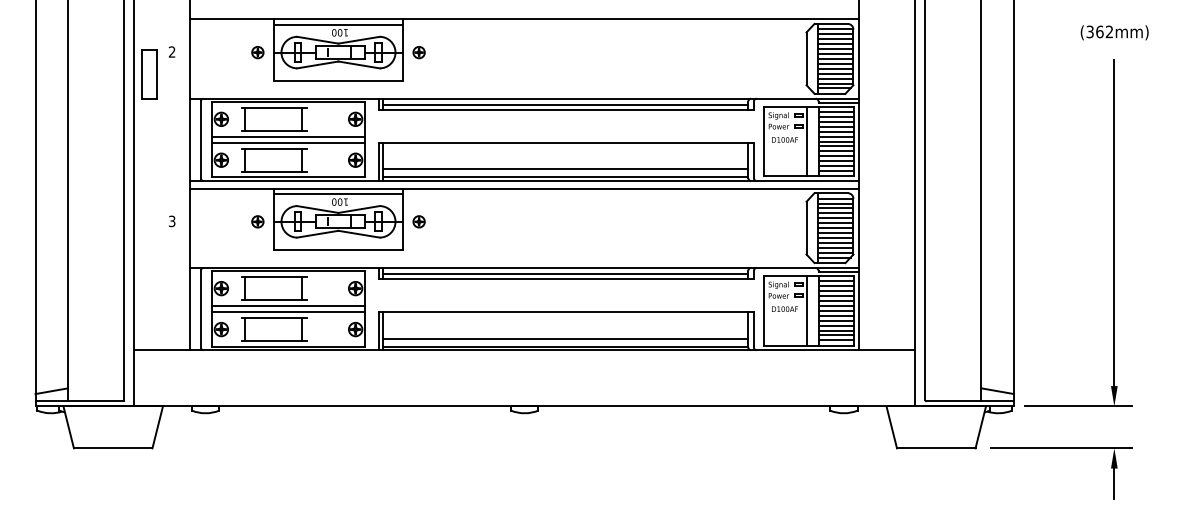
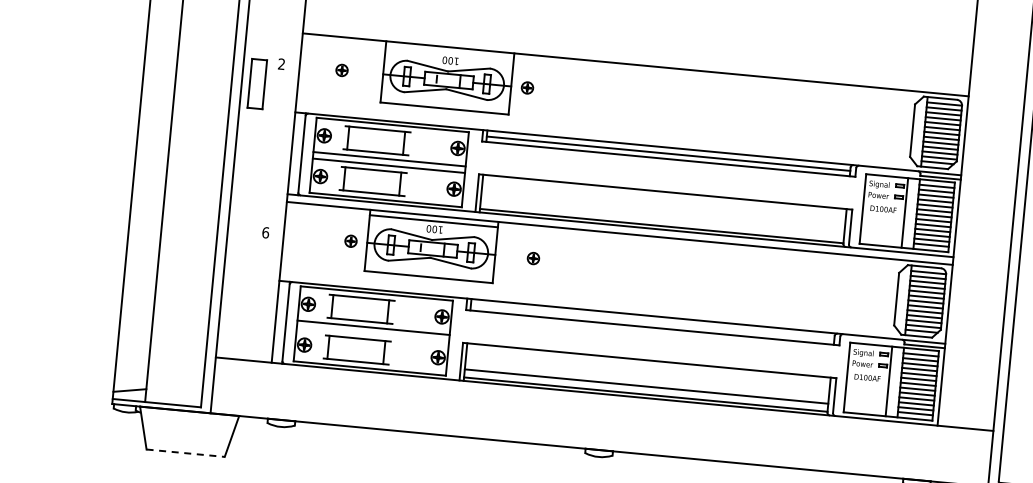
line: (338, 24) -> (449, 52), removed
part: (257, 52) -> (341, 70), moved
line: (565, 169) -> (662, 218), removed
text: (171, 221) -> (265, 232), 3 -> 6
part: (418, 221) -> (532, 258), moved
line: (565, 274) -> (652, 322), removed
line: (288, 312) -> (372, 334), removed
line: (113, 448) -> (185, 453), solid -> dashed

